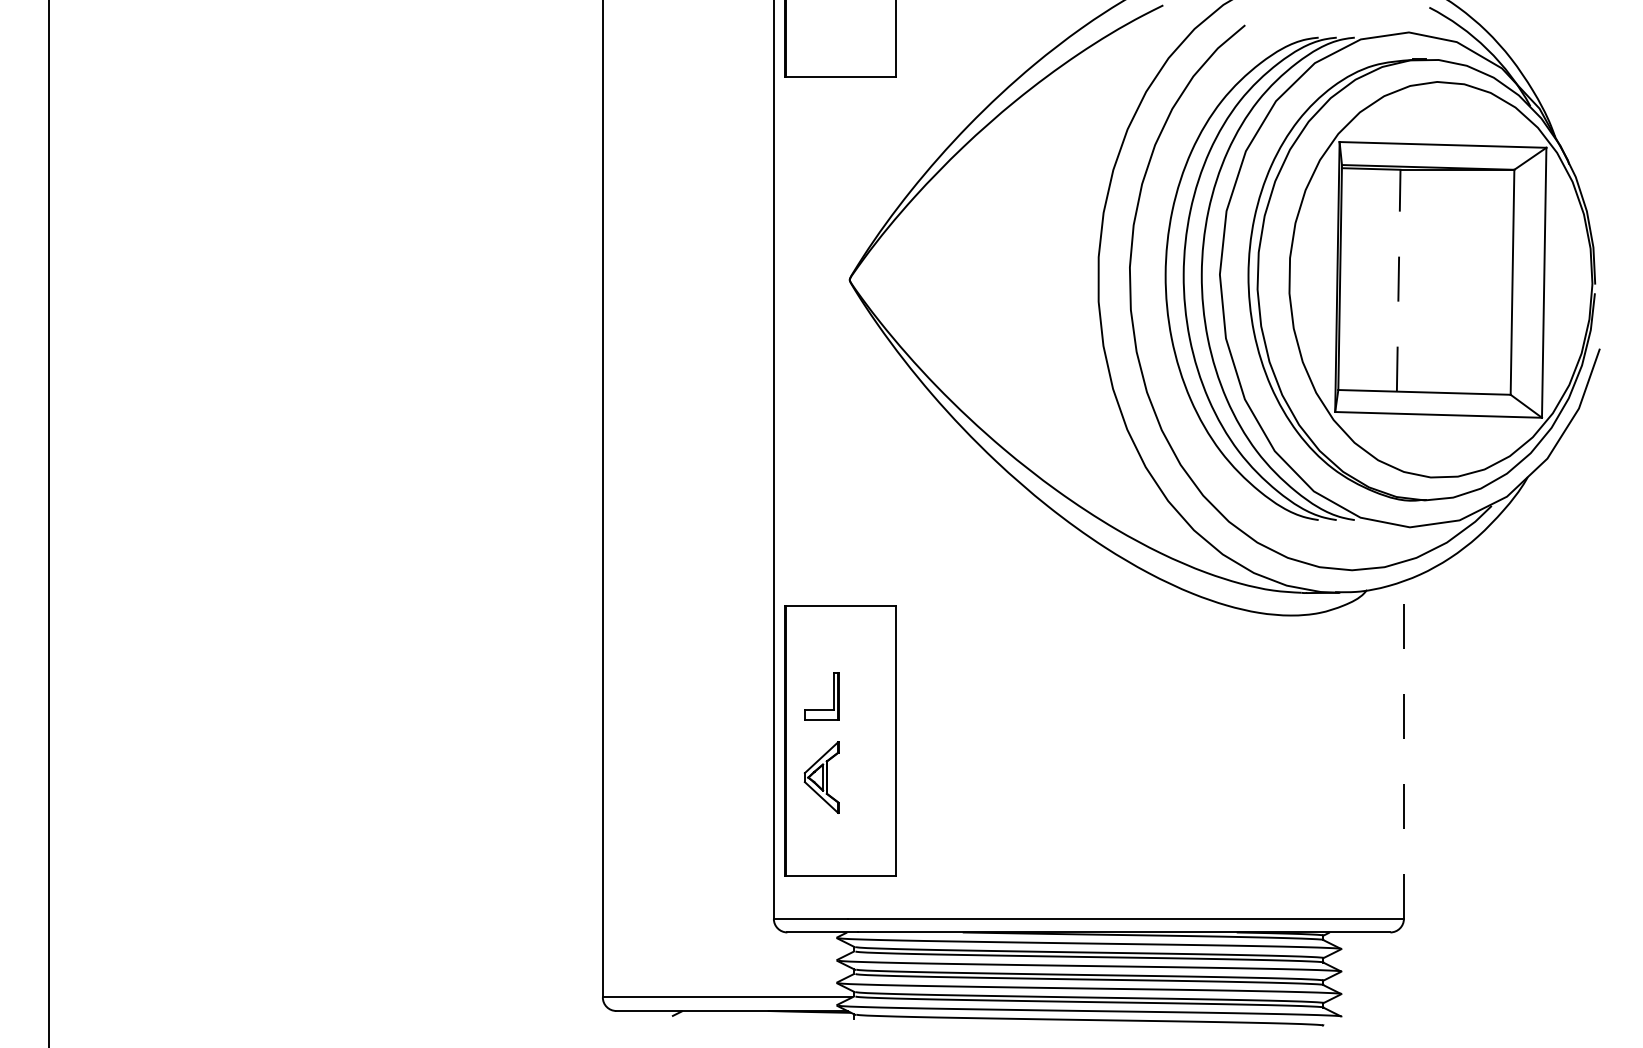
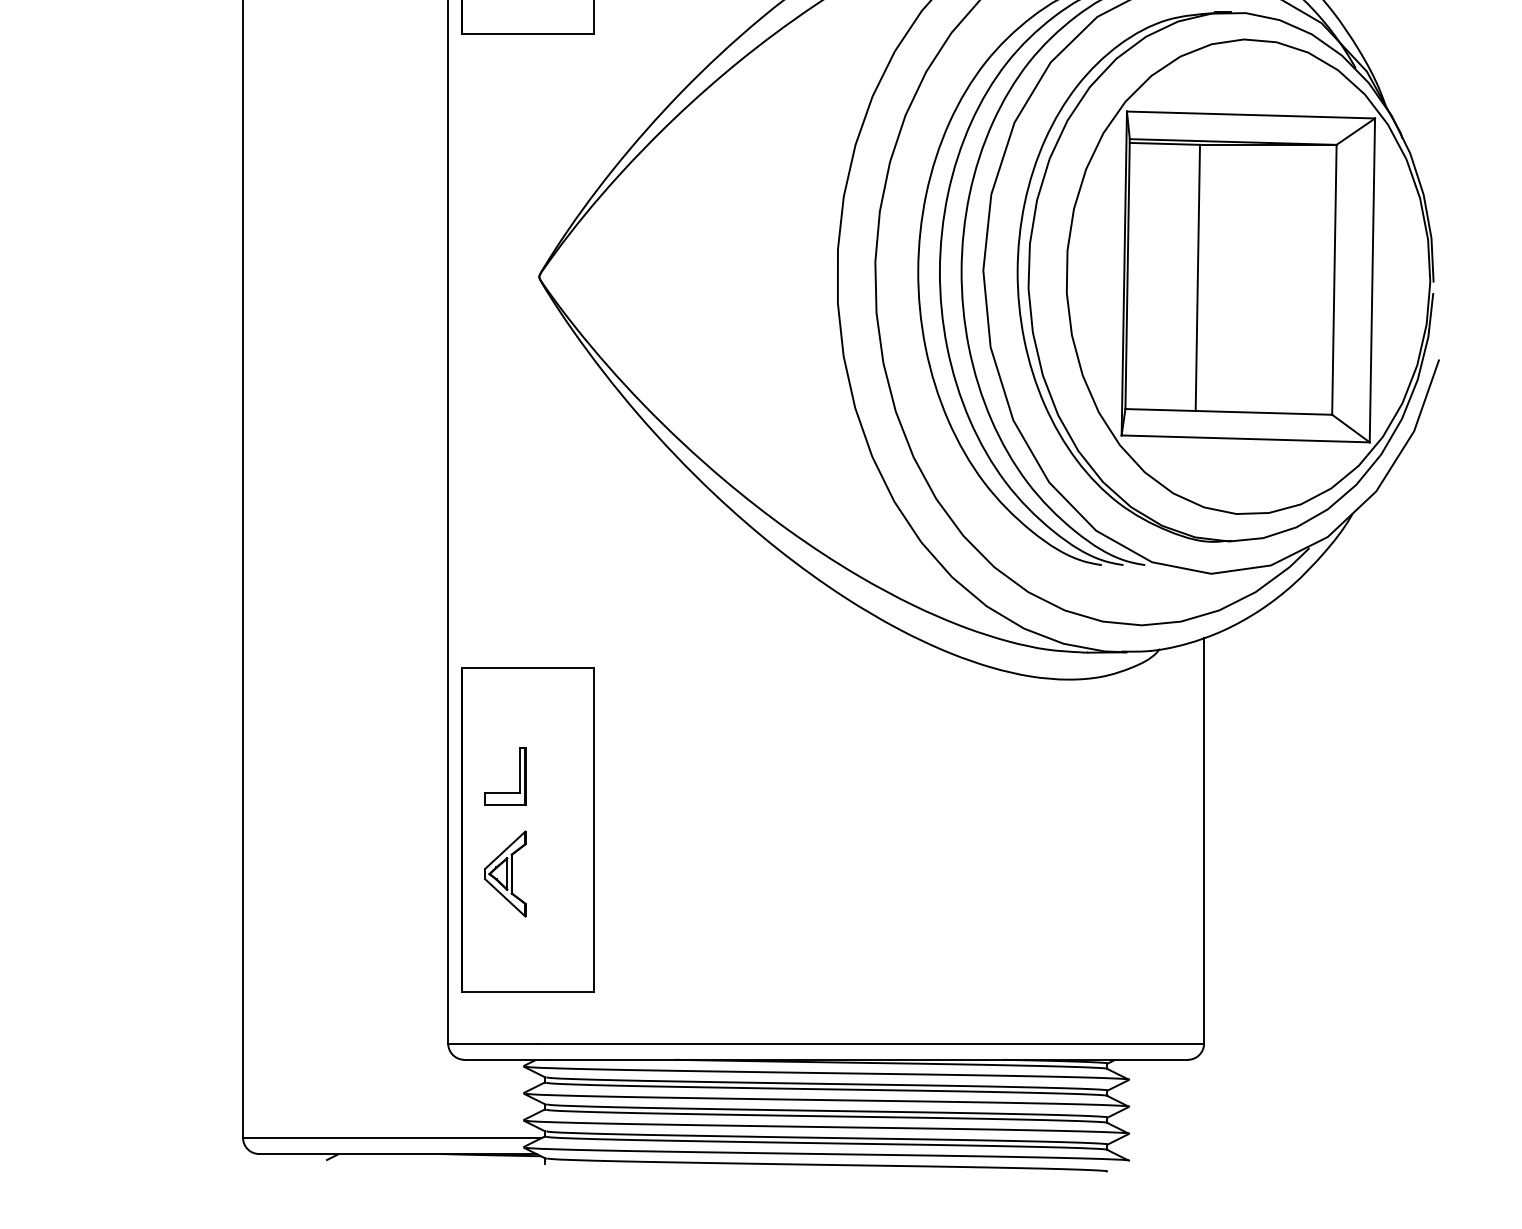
line: (1398, 280) -> (1197, 277), dashed -> solid
line: (1403, 749) -> (1203, 840), dashed -> solid

